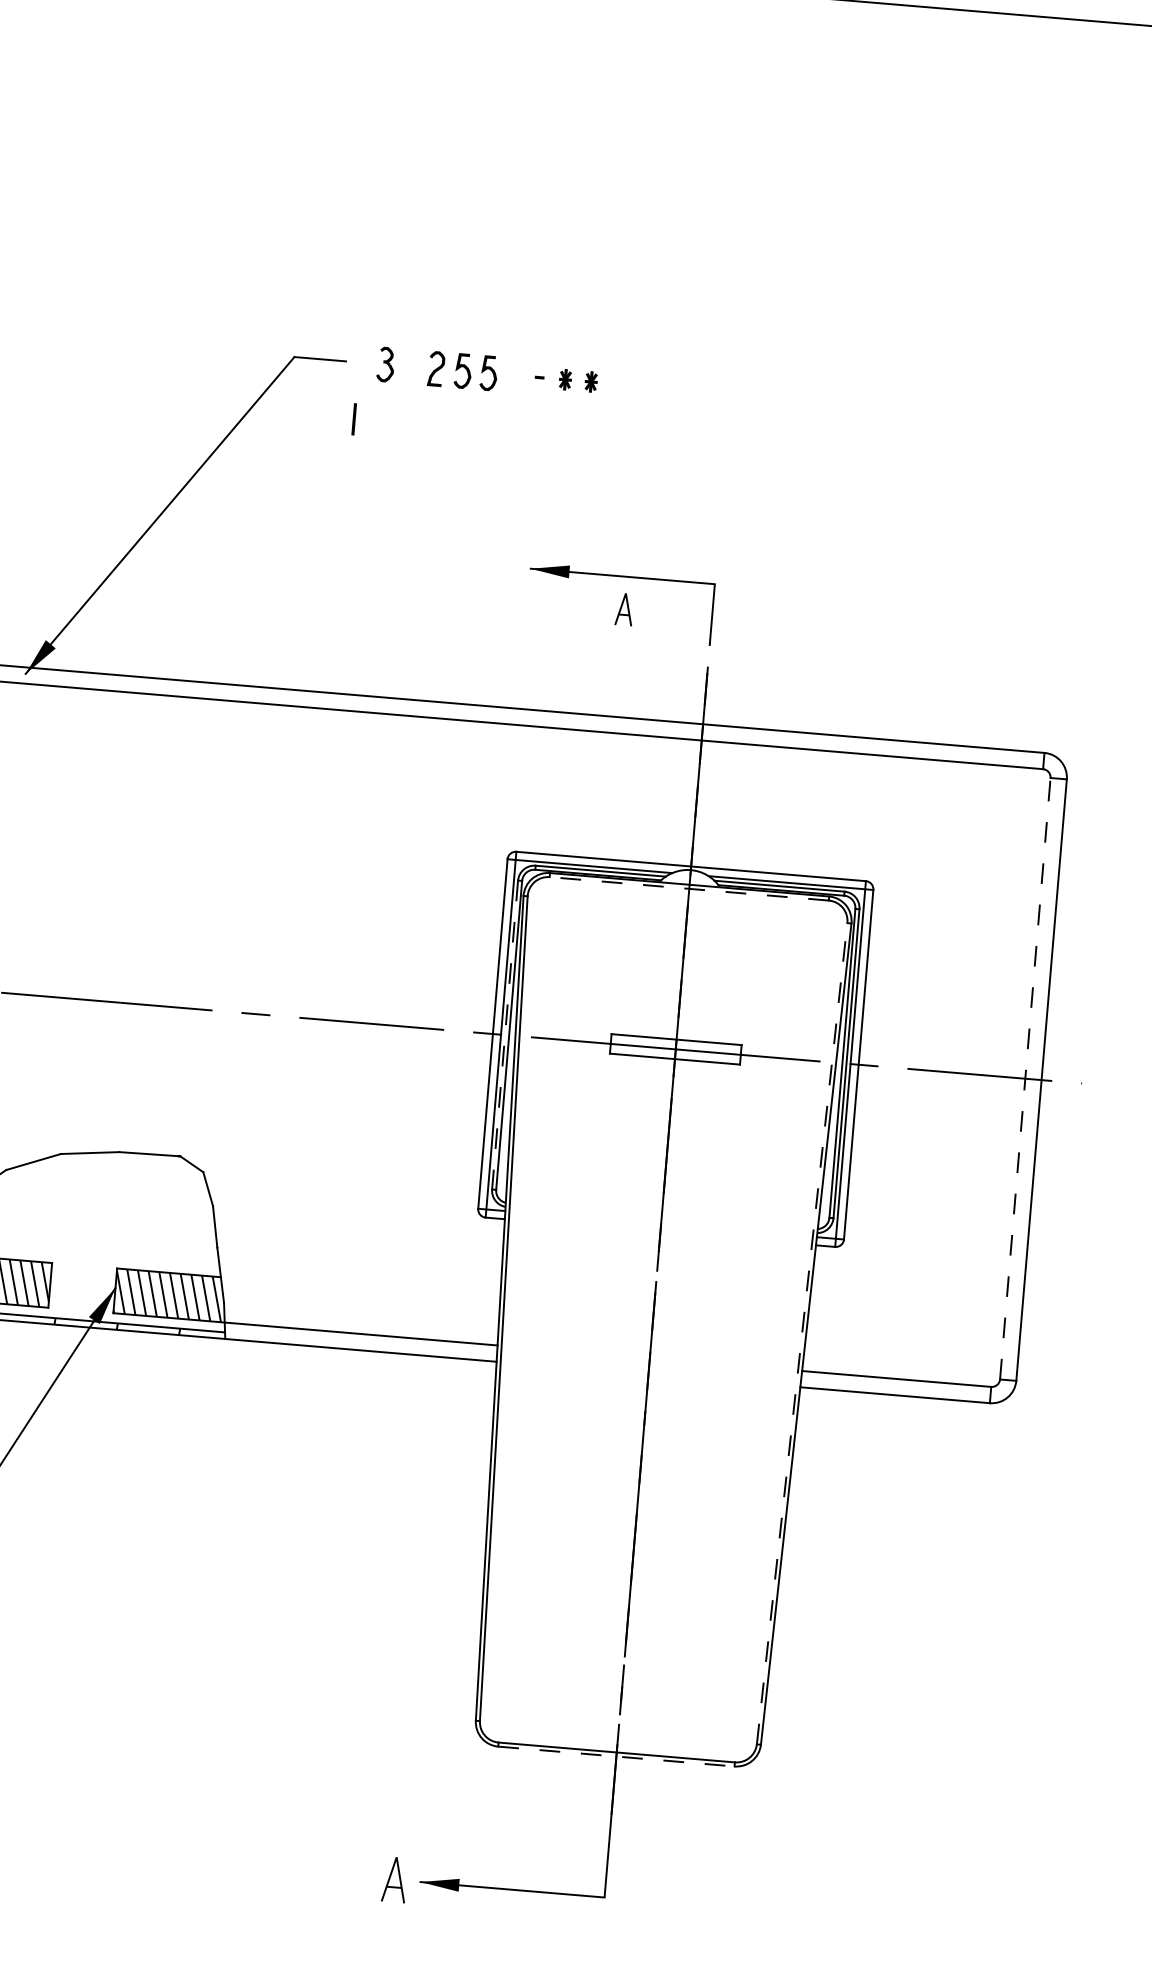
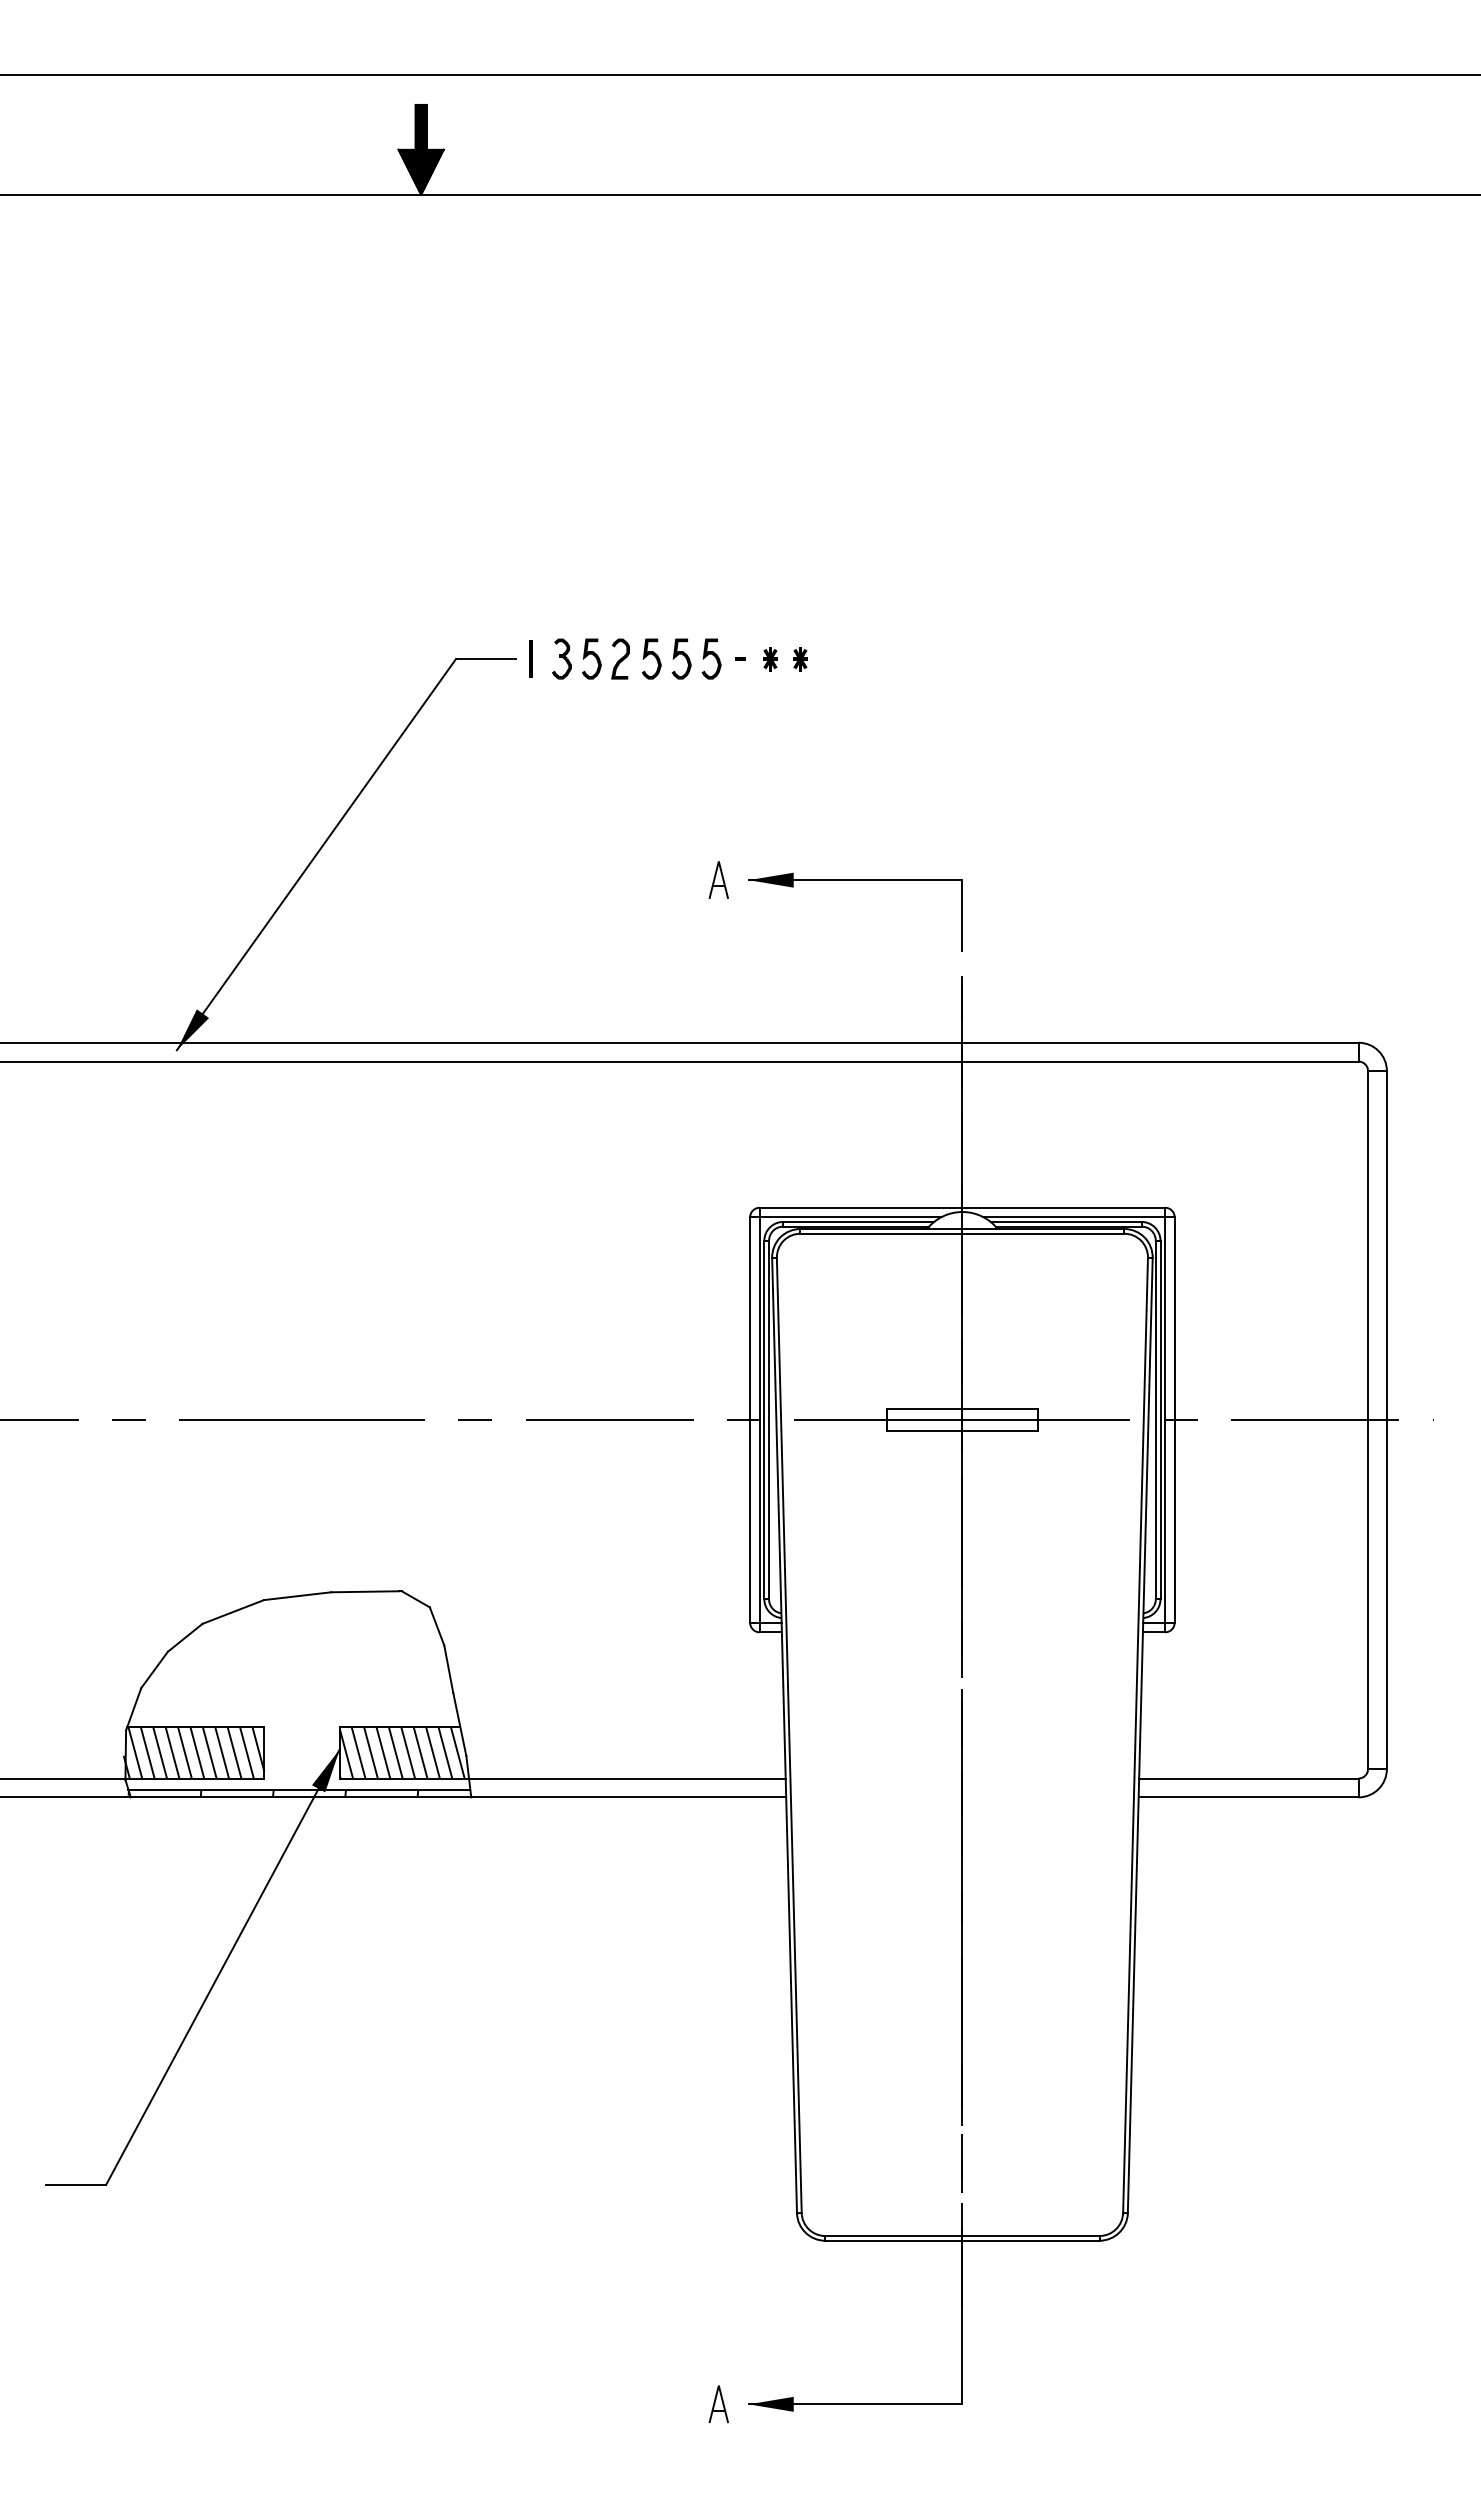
curve: (412, 363) -> (592, 655), added
curve: (516, 373) -> (713, 656), added
line: (353, 418) -> (530, 658), moved
part: (624, 608) -> (718, 879), moved
line: (689, 888) -> (962, 1233), dashed -> solid
line: (505, 1035) -> (764, 1420), dashed -> solid
line: (1025, 1078) -> (1368, 1419), dashed -> solid
line: (802, 1333) -> (1135, 1735), dashed -> solid
line: (616, 1756) -> (962, 2240), dashed -> solid
part: (394, 1880) -> (718, 2404), size x0.71

